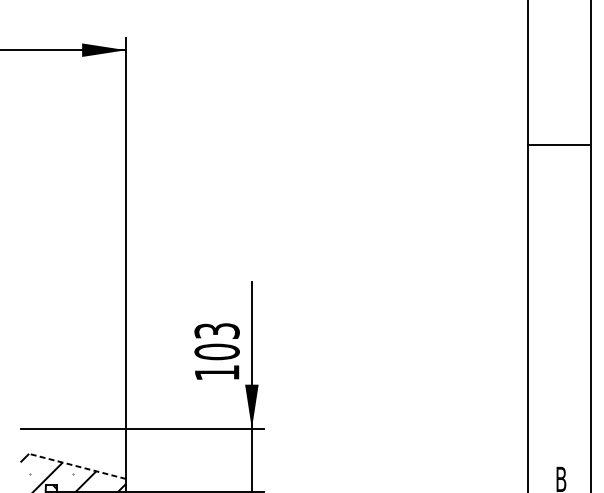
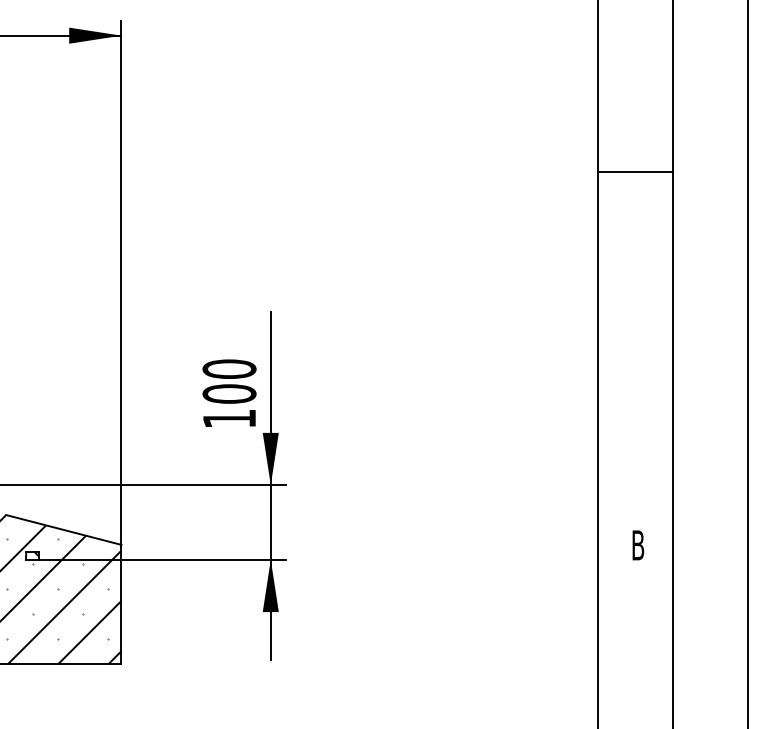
line: (559, 145) -> (635, 172), moved
text: (217, 330) -> (229, 368), 103 -> 100
line: (77, 466) -> (63, 529), dashed -> solid

